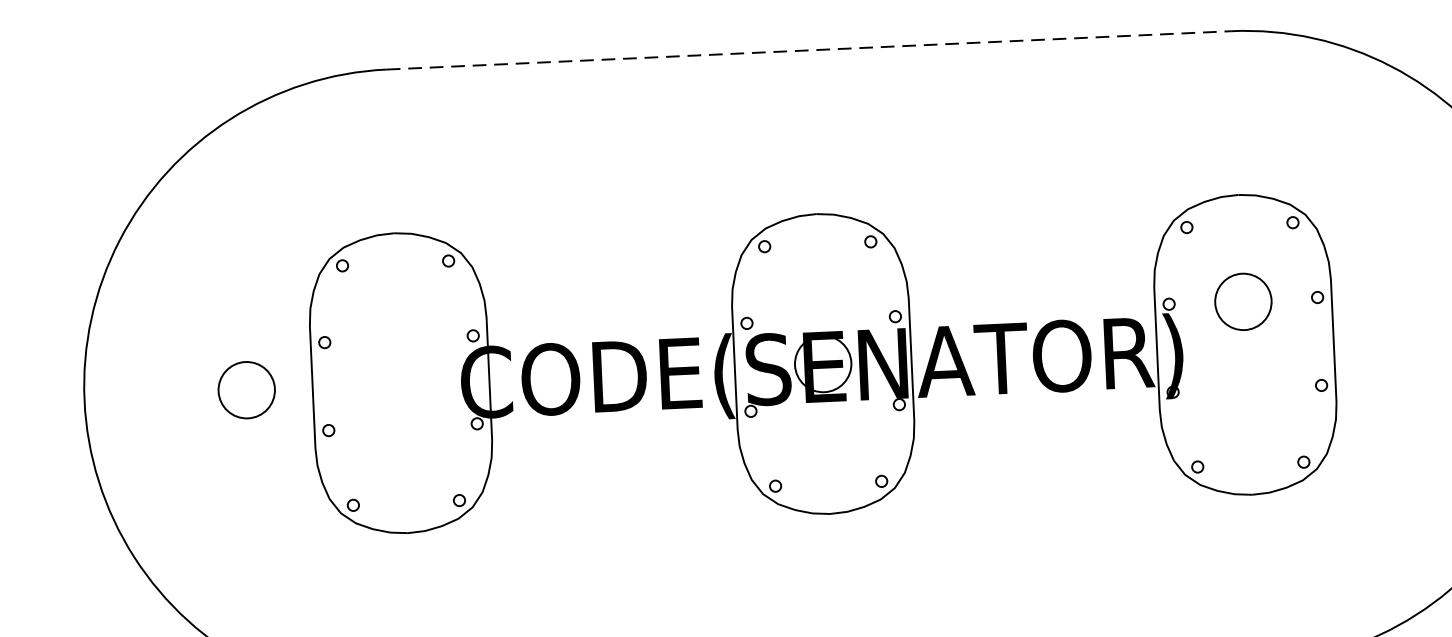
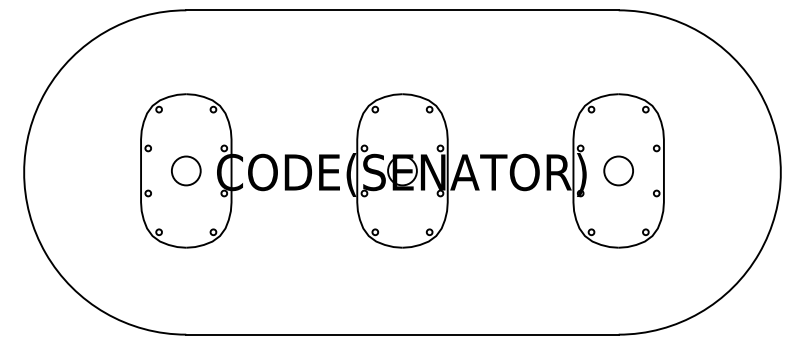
line: (808, 50) -> (402, 10), dashed -> solid
circle: (1242, 301) -> (618, 170), moved
circle: (247, 389) -> (186, 170), moved

